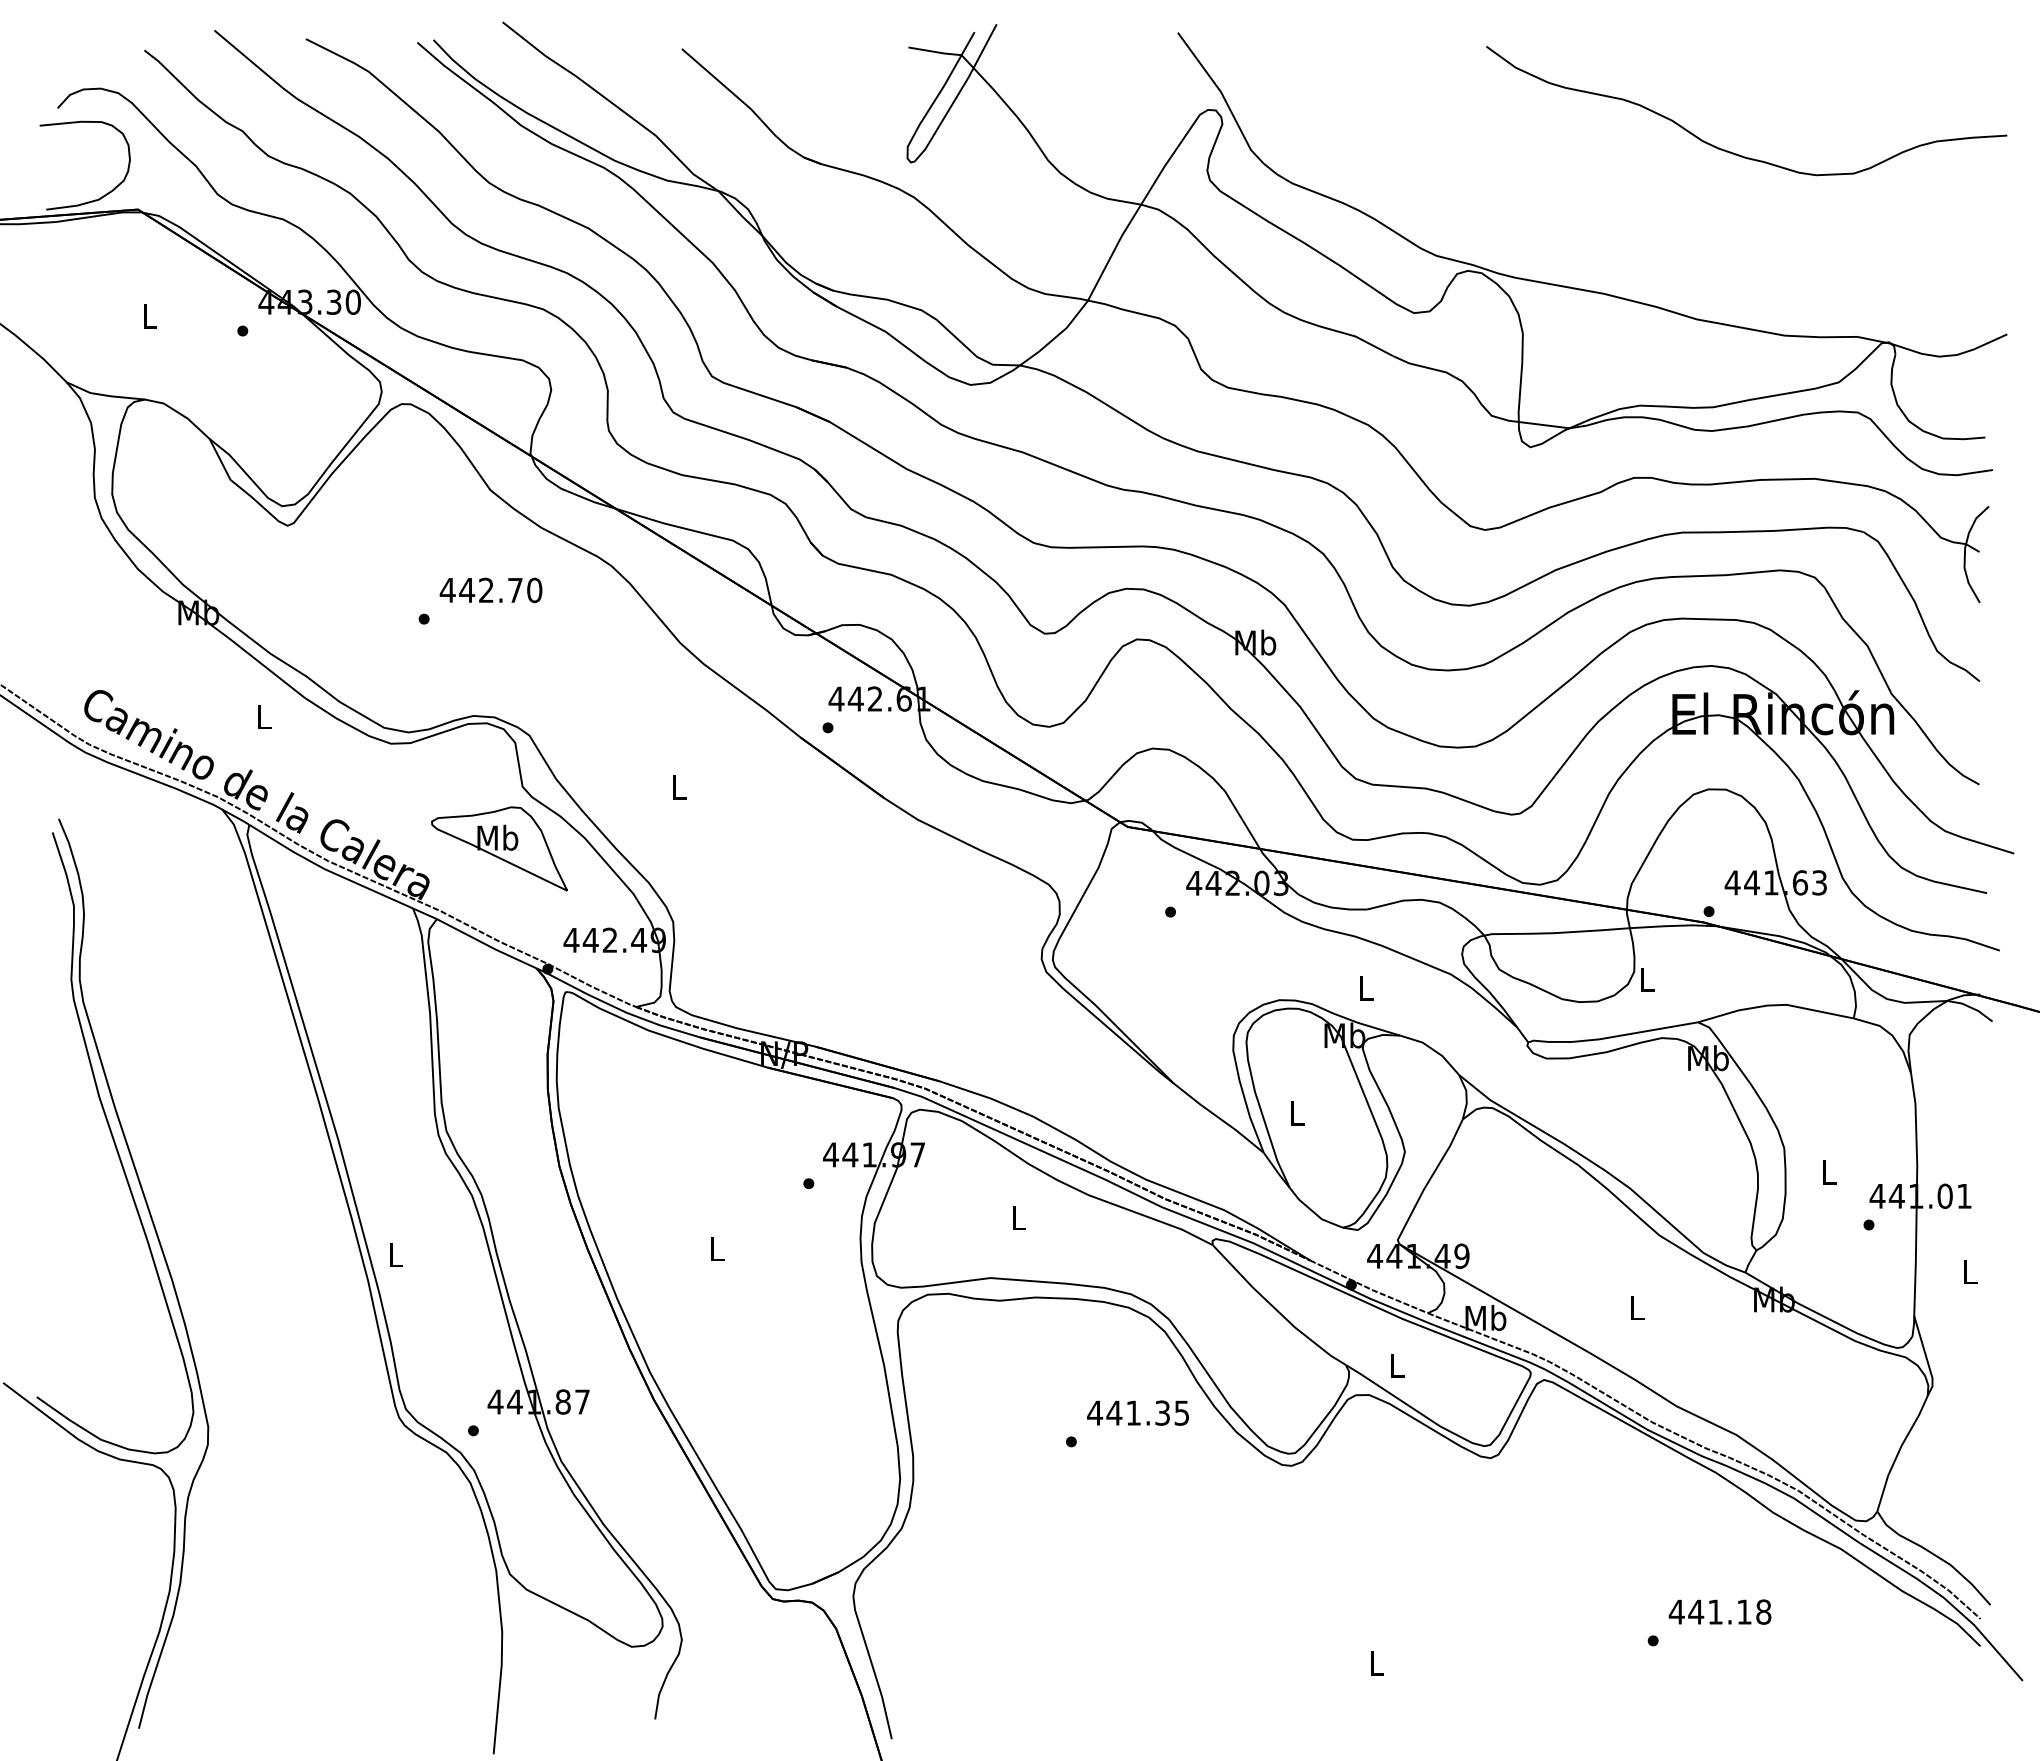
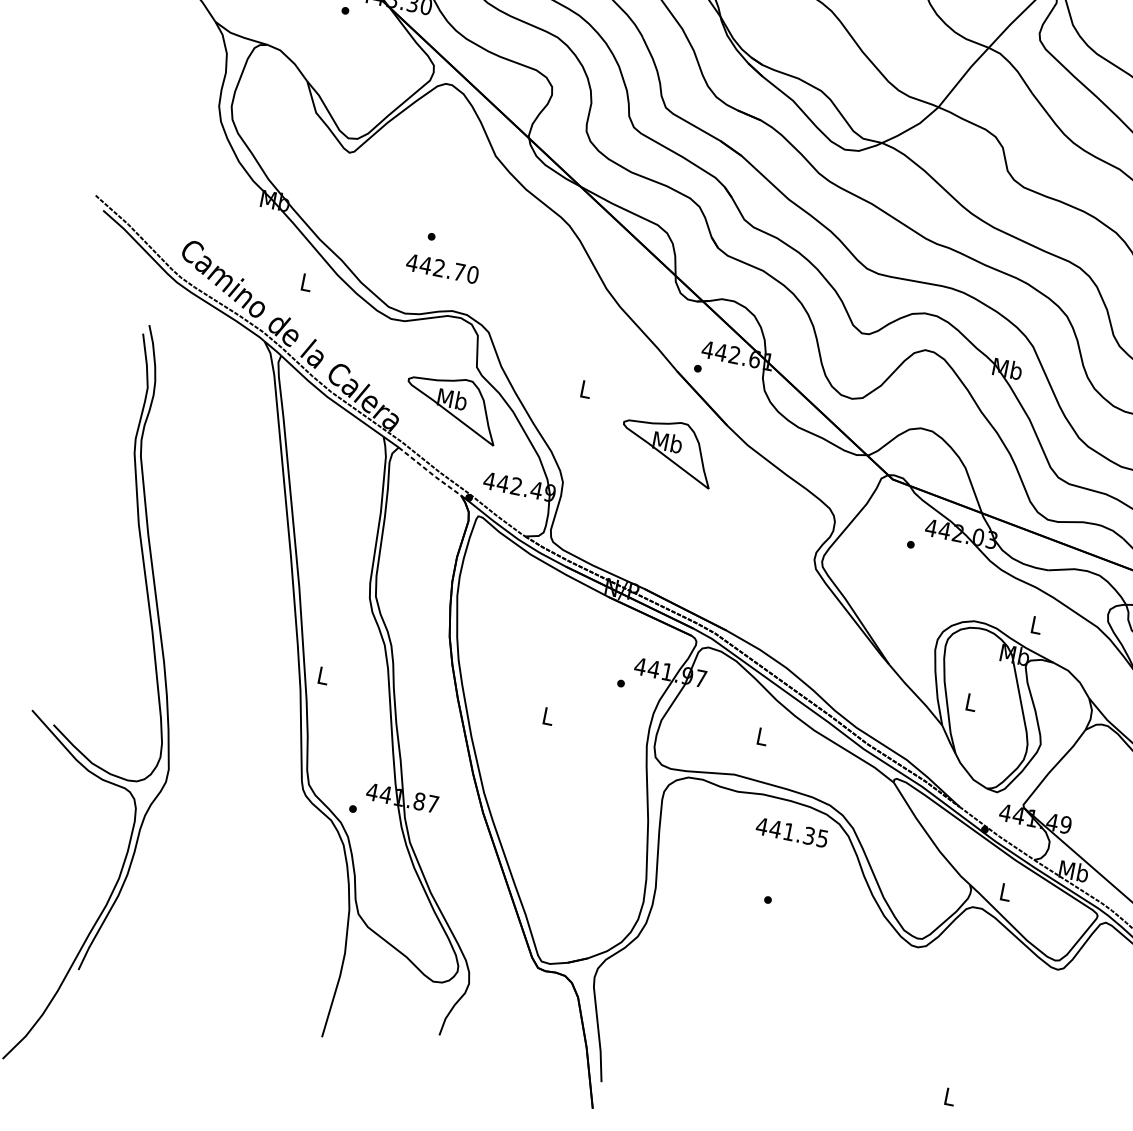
text: (490, 590) -> (442, 268), moved
part: (808, 848) -> (667, 450), added
line: (487, 945) -> (430, 472), solid -> dashed
text: (1137, 1412) -> (791, 832), moved

